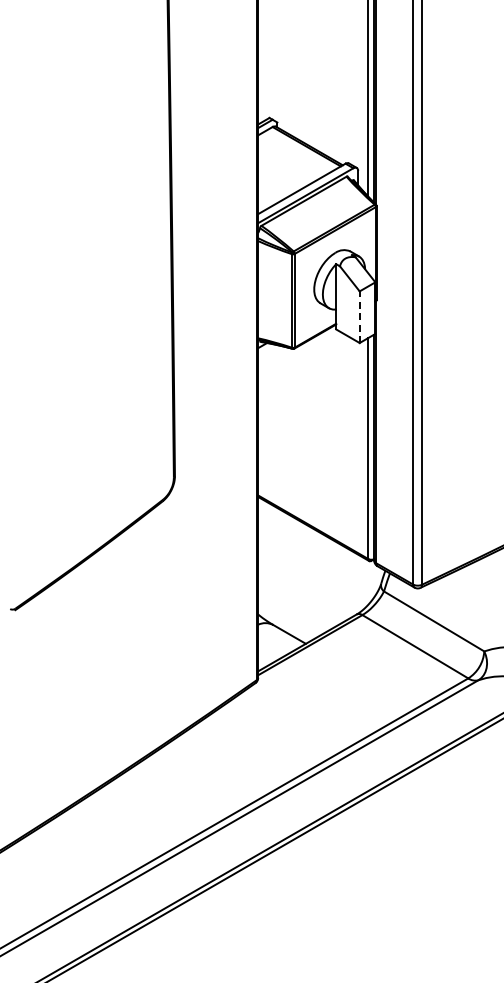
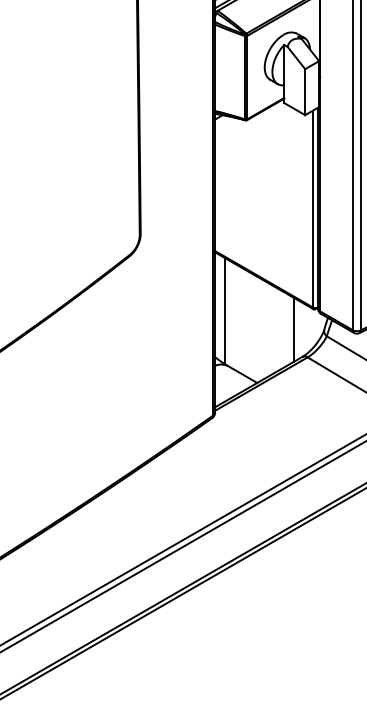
line: (359, 317) -> (305, 92), dashed -> solid
line: (269, 562) -> (224, 310), added
line: (347, 583) -> (294, 329), added

